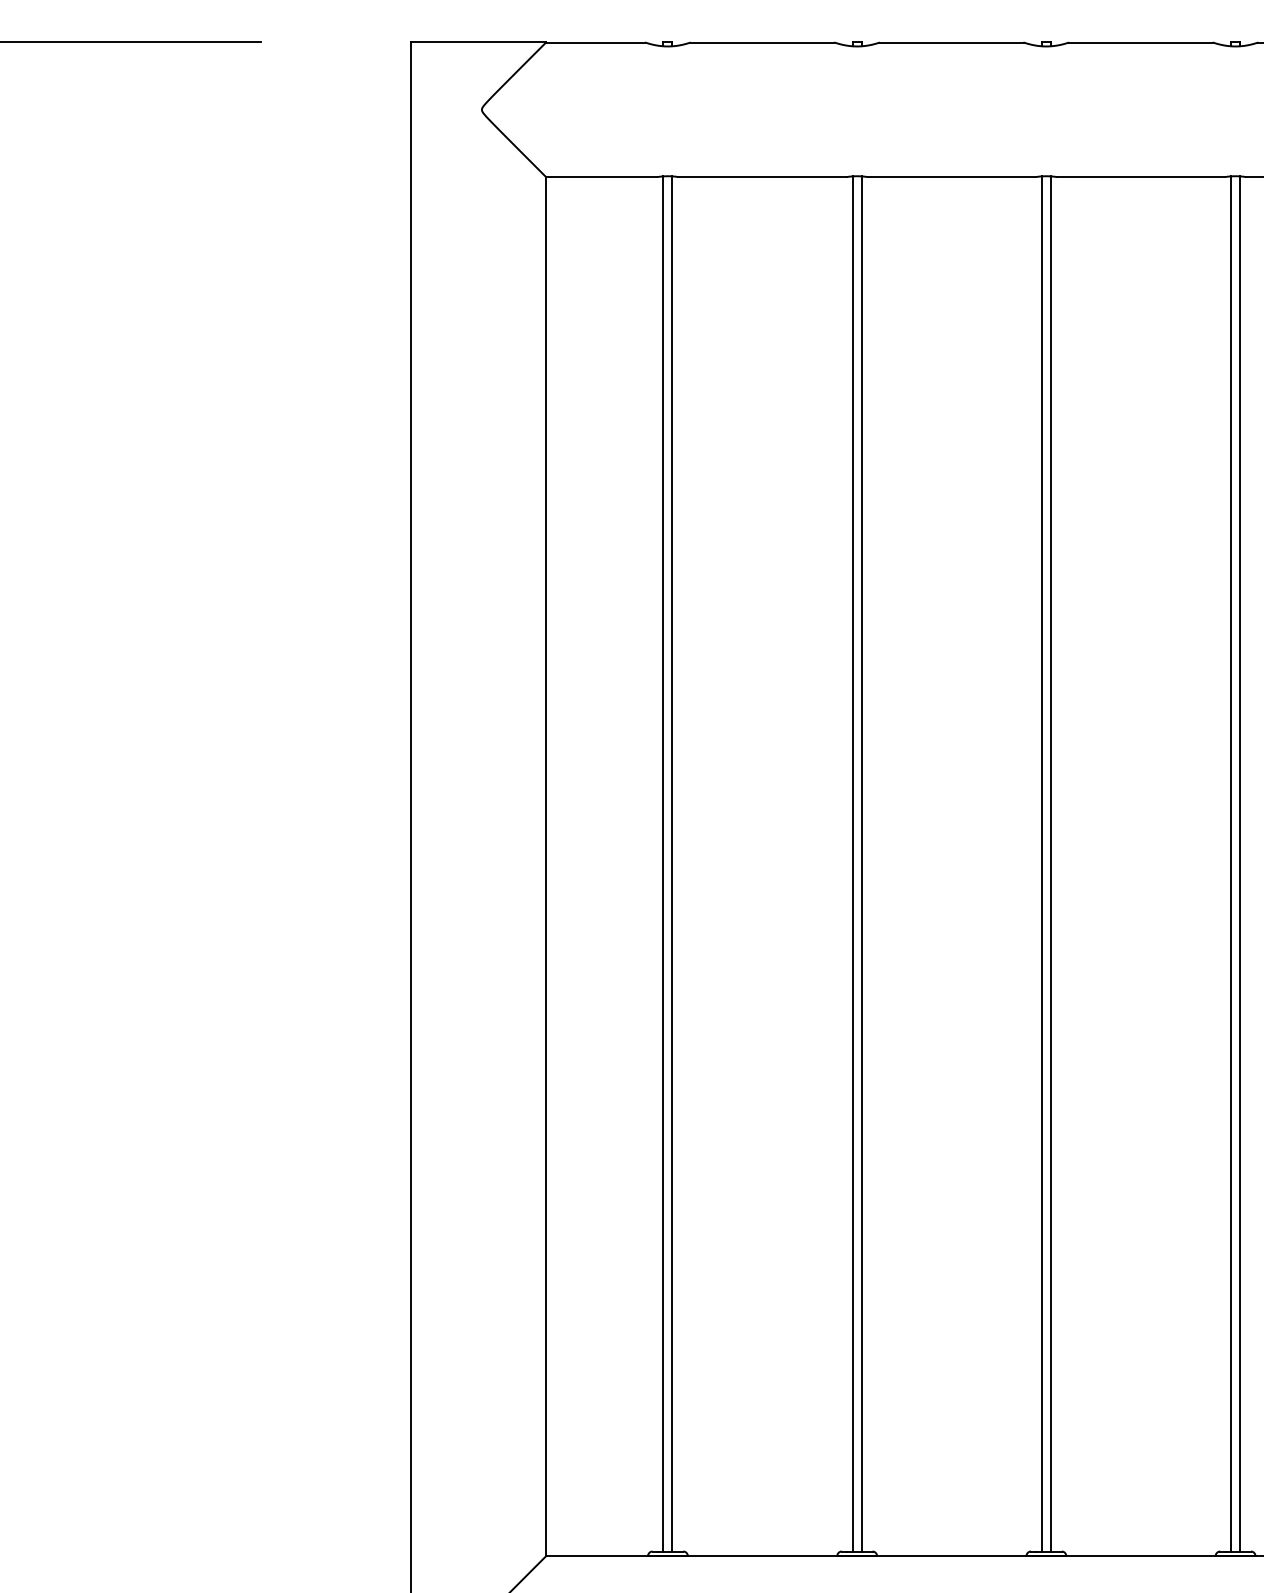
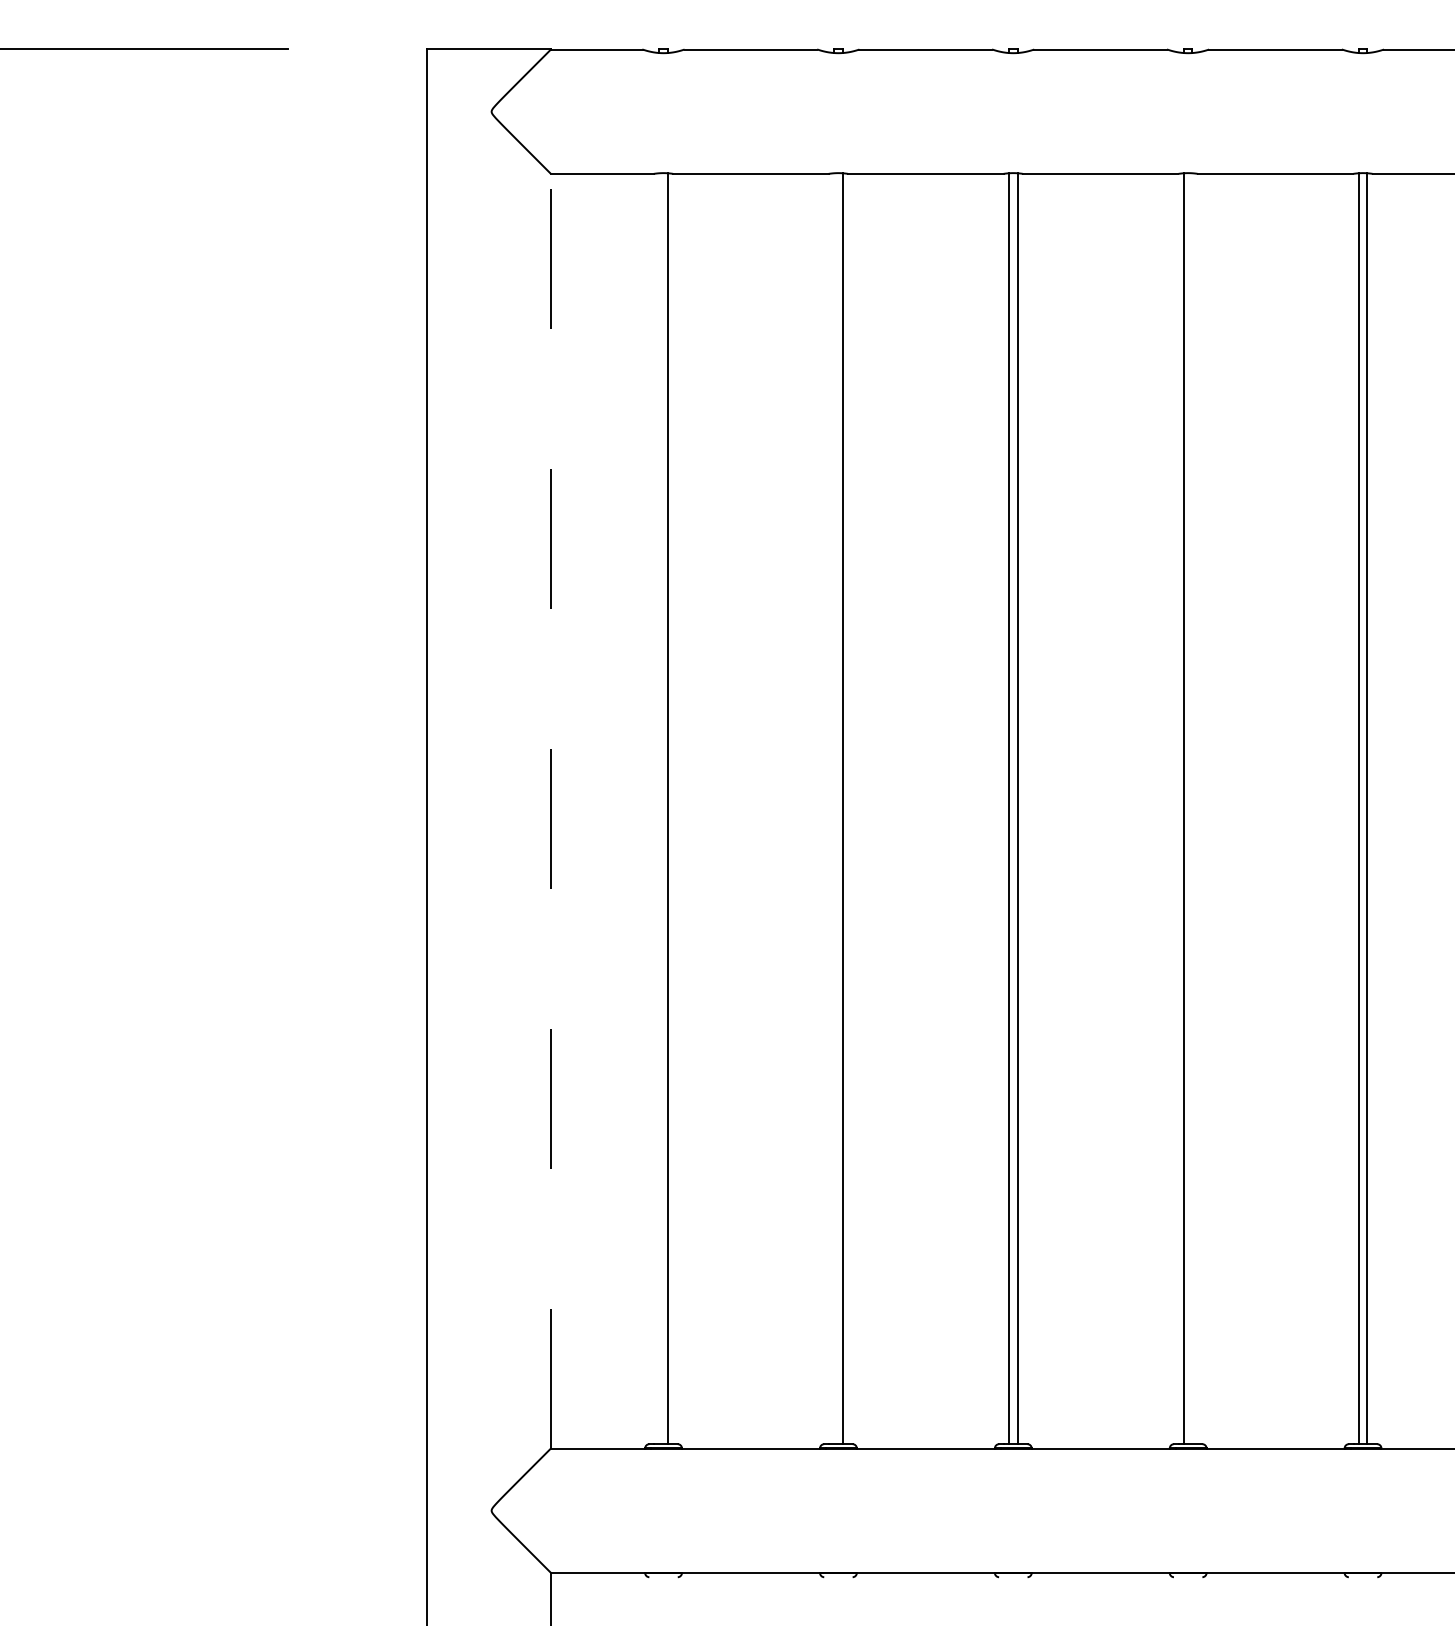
line: (663, 863) -> (659, 808), removed
line: (852, 863) -> (834, 808), removed
line: (1240, 863) -> (1192, 808), removed
line: (545, 865) -> (550, 810), solid -> dashed

